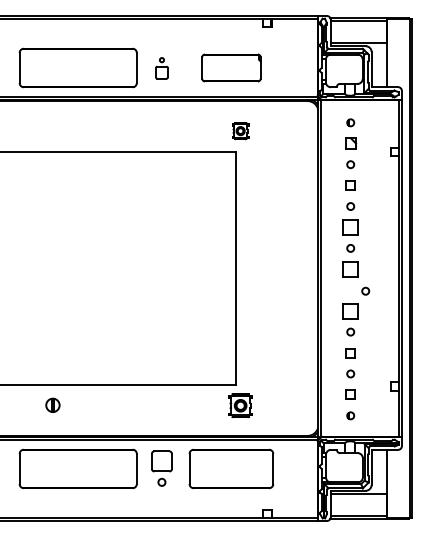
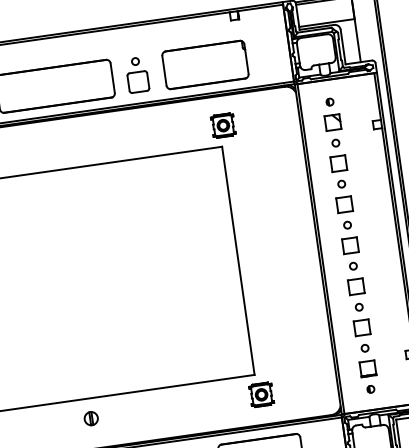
part: (231, 67) -> (205, 64), size x1.43
part: (161, 68) -> (136, 75), size x1.67
part: (240, 130) -> (223, 125), size x1.43
part: (350, 143) -> (332, 122), size x1.43
part: (350, 185) -> (338, 163), size x1.67
circle: (365, 290) -> (353, 265), moved
part: (350, 353) -> (362, 328), size x1.67
part: (350, 394) -> (367, 368), size x1.67
part: (52, 404) -> (90, 417), moved

